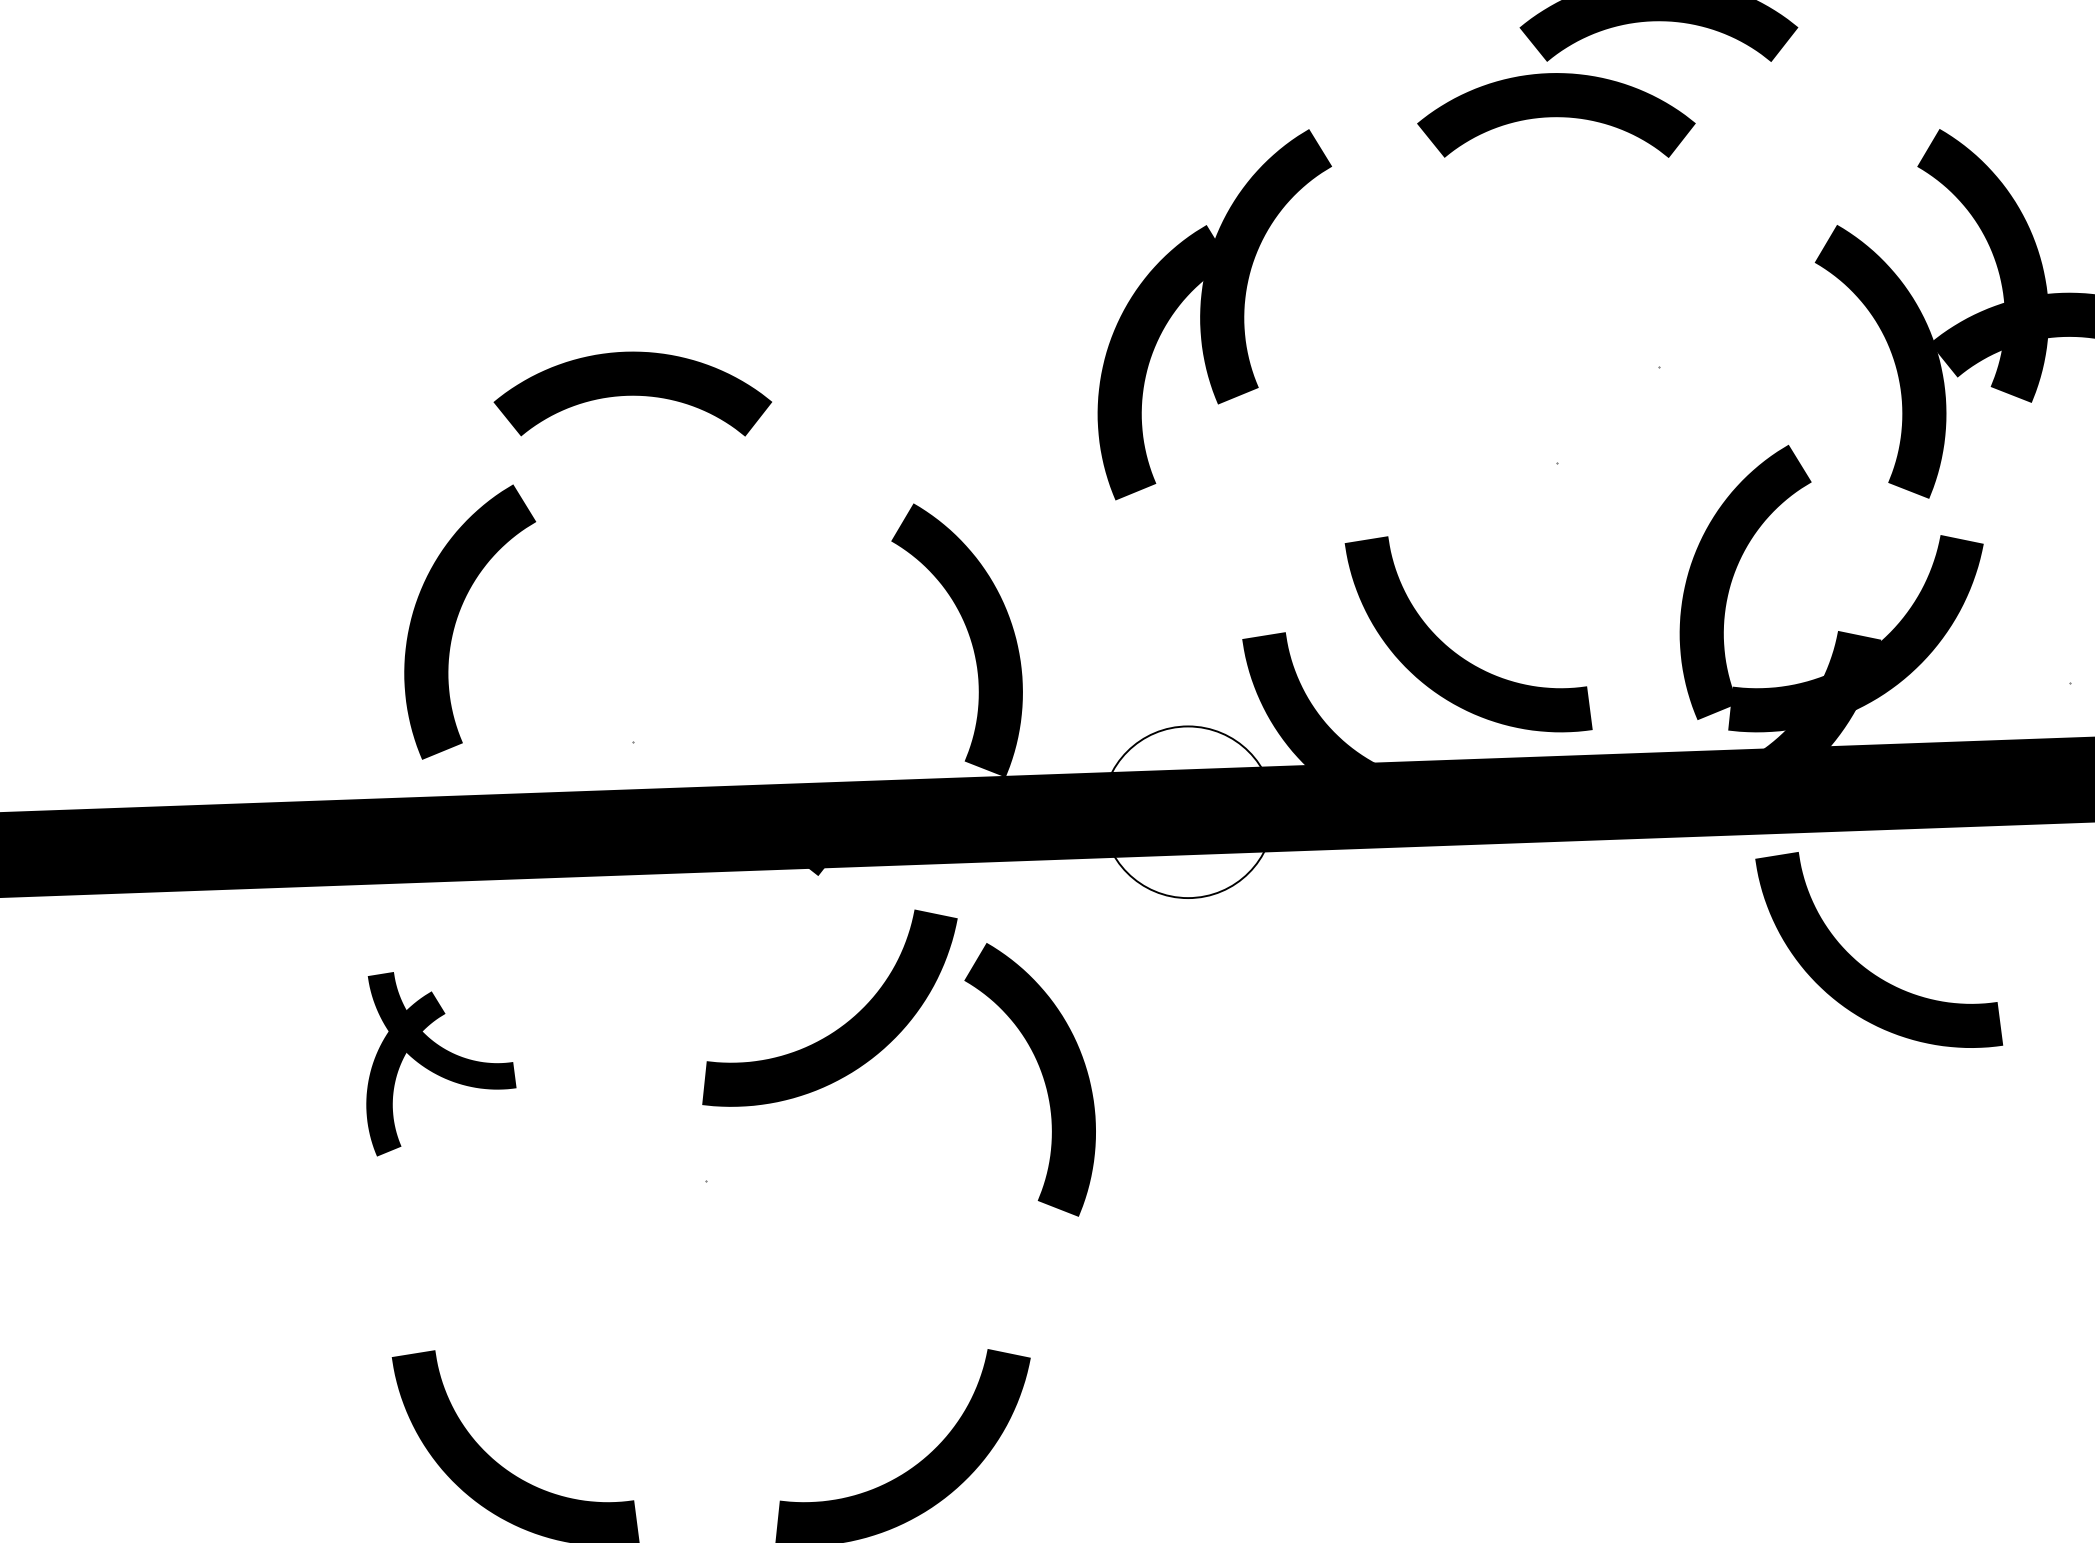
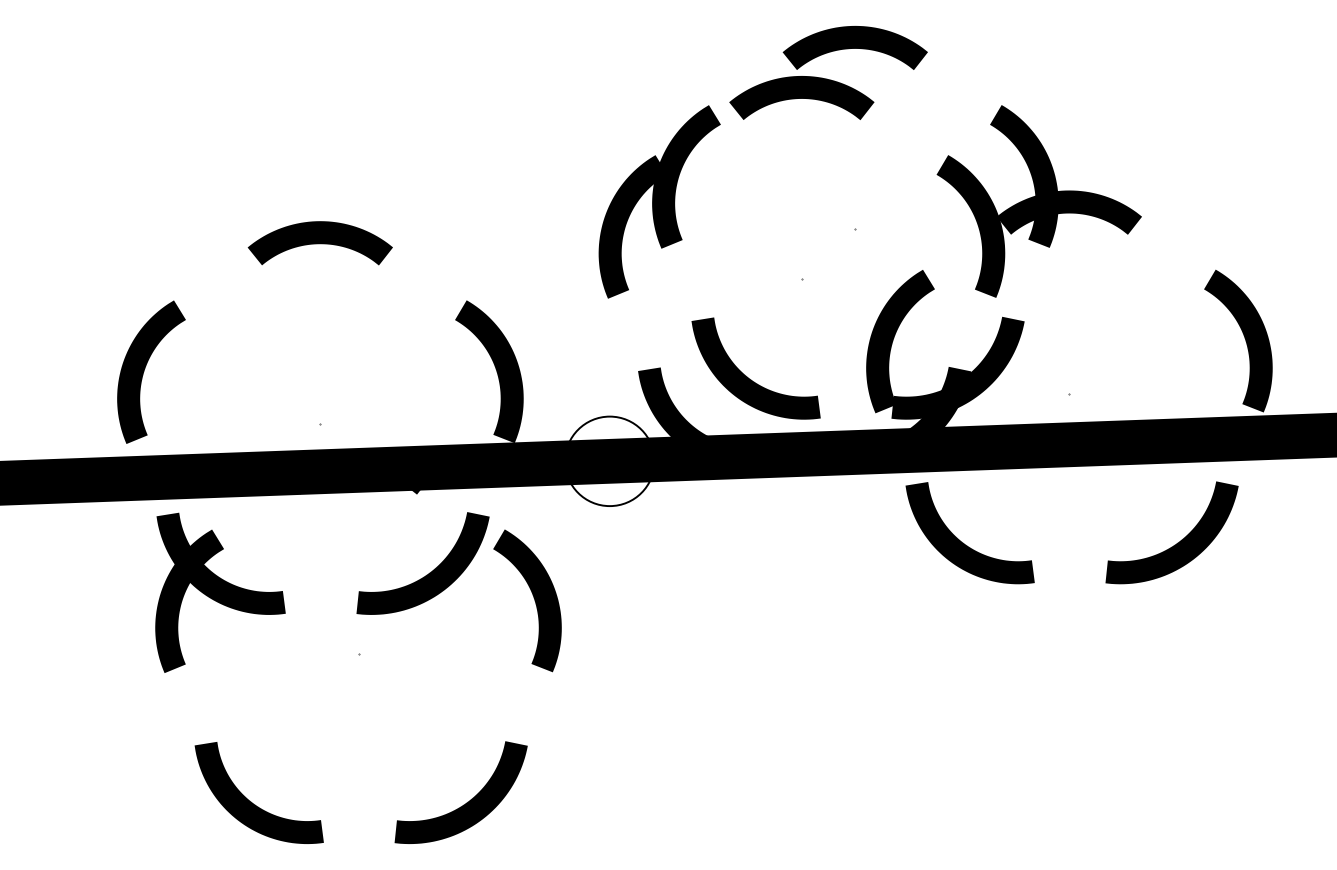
part: (1214, 313) -> (659, 201), moved
curve: (458, 614) -> (145, 368), moved
part: (441, 1063) -> (220, 592), size x1.67

